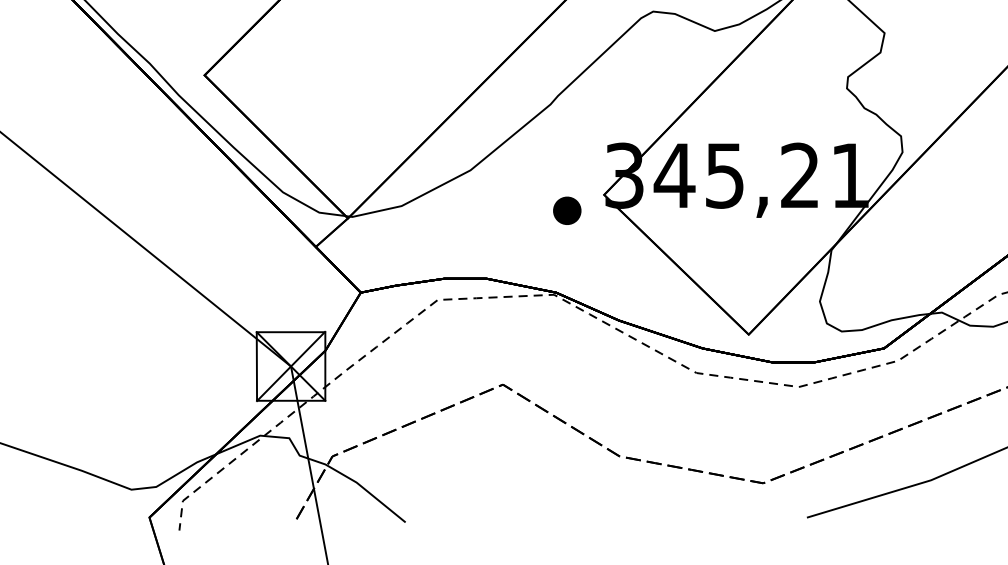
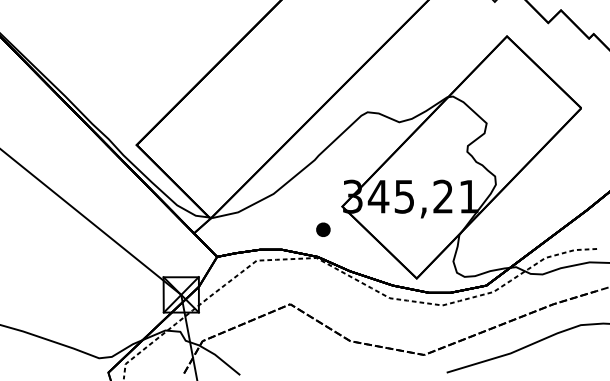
part: (567, 210) -> (323, 229), moved

